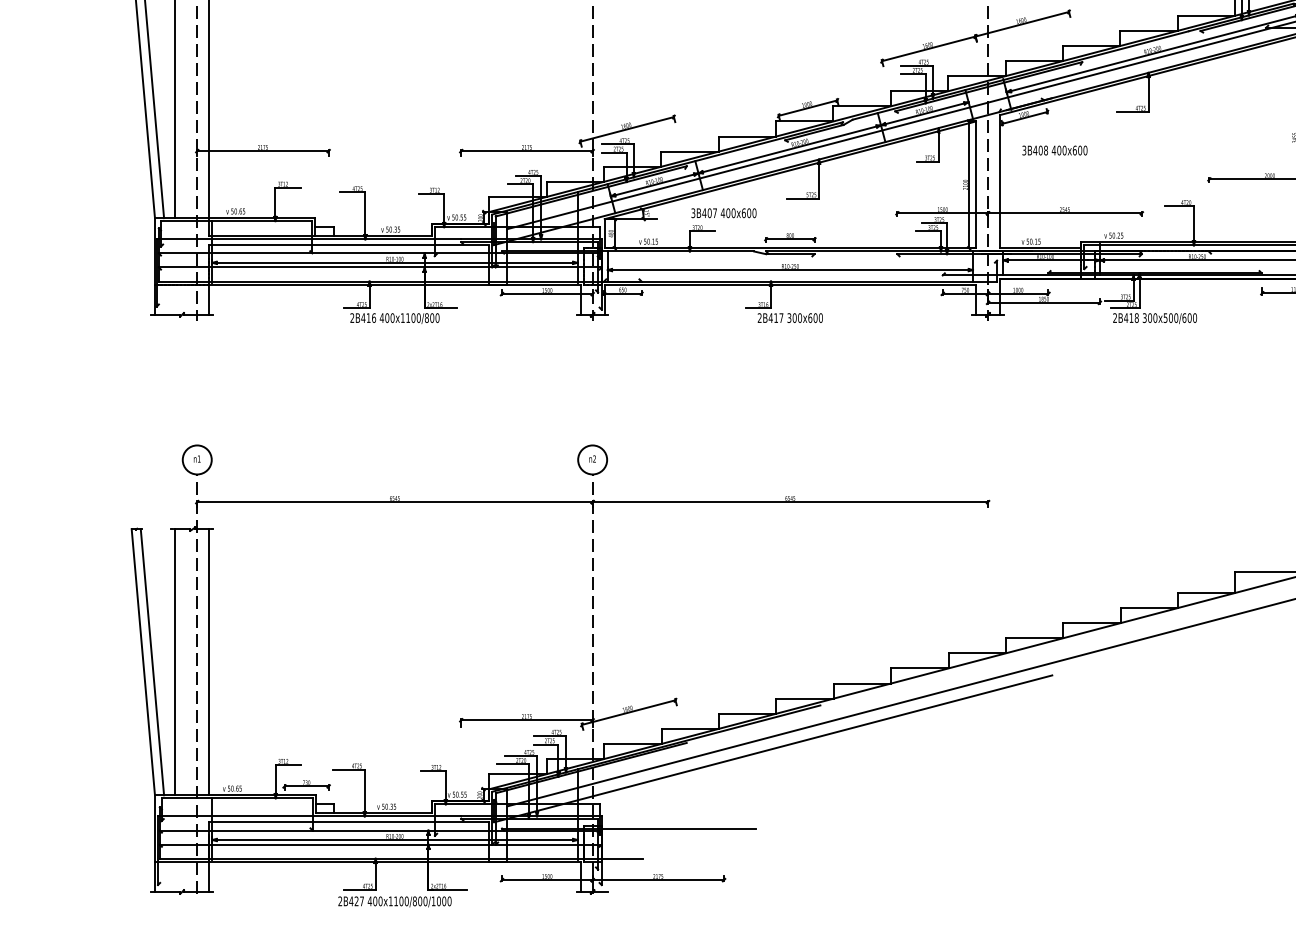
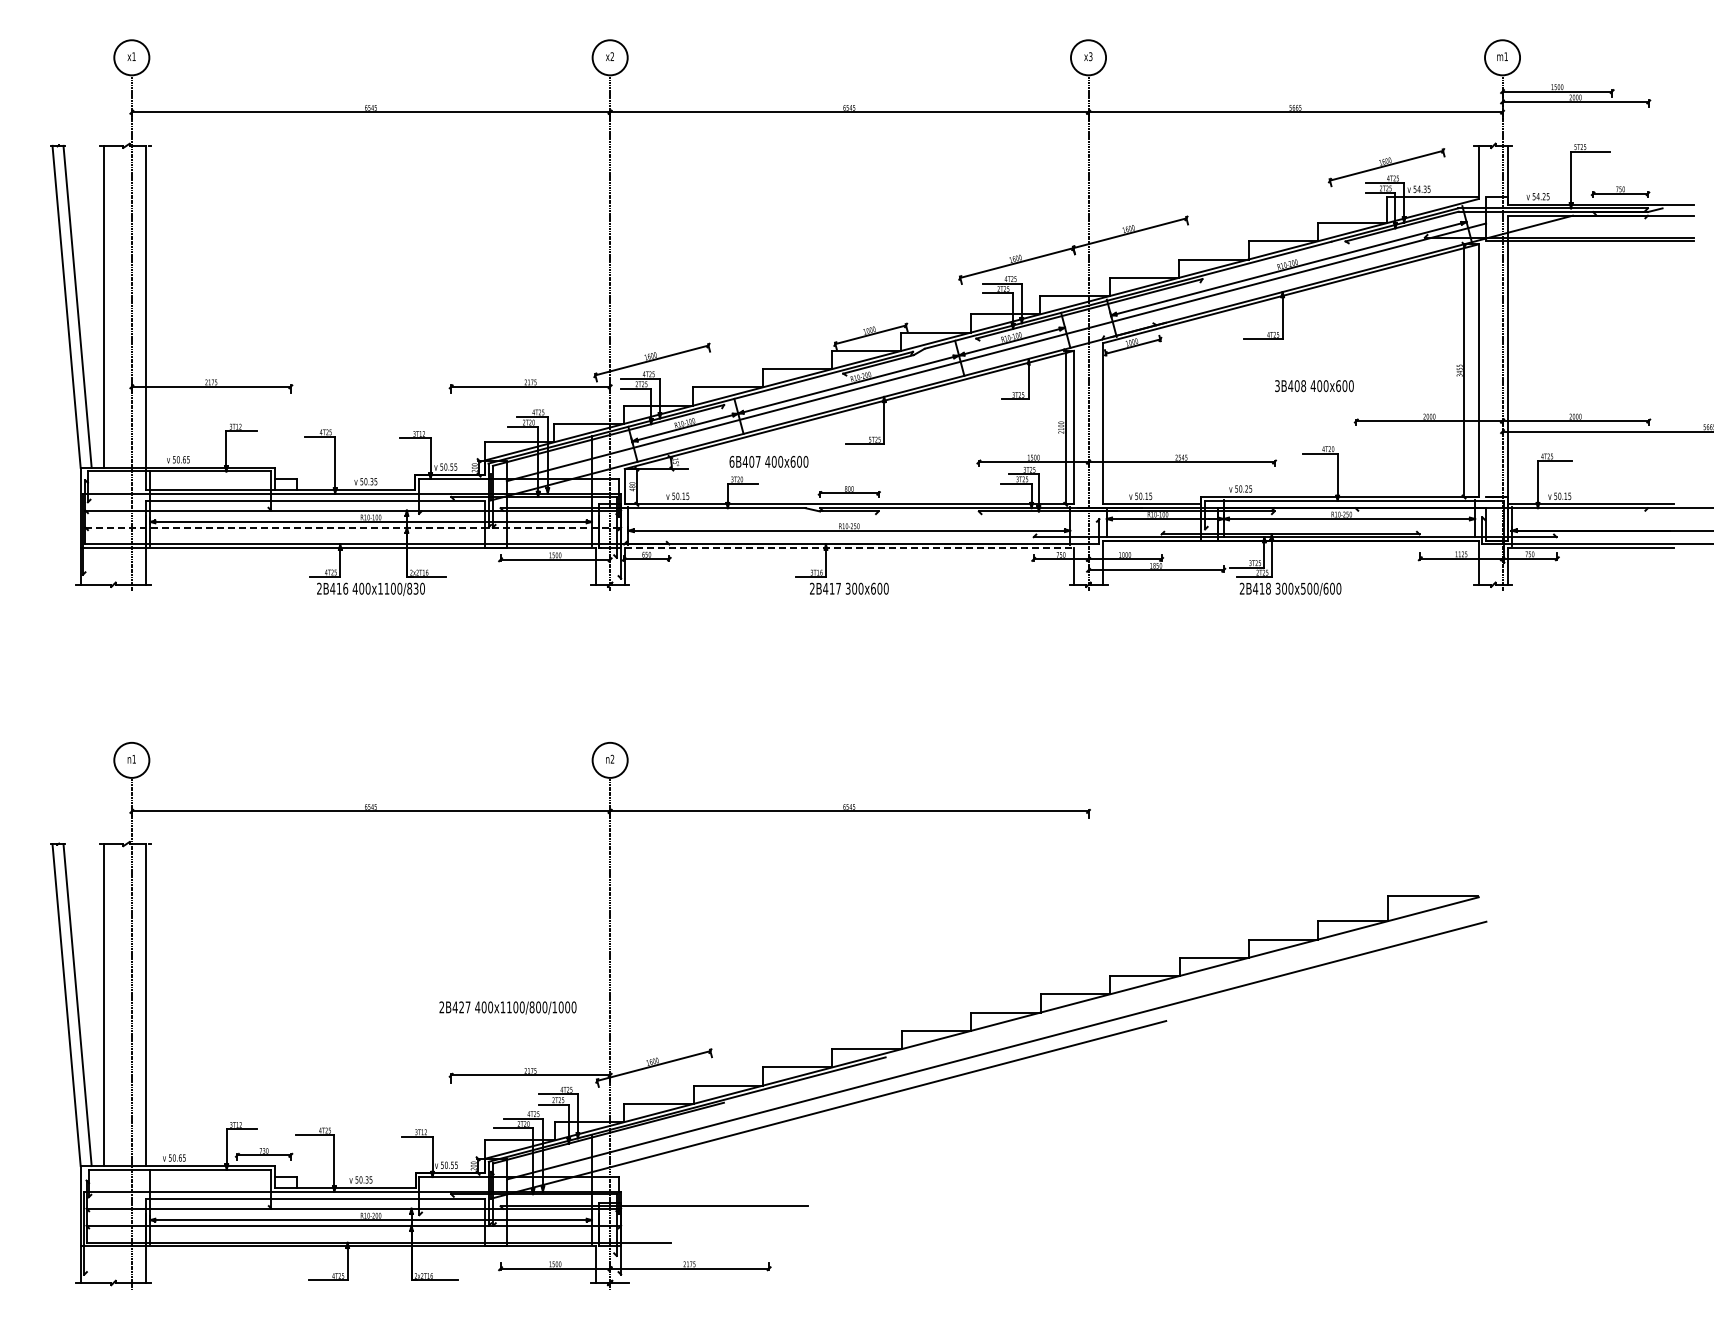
text: (1055, 150) -> (1314, 386), moved
text: (692, 212) -> (731, 461), 3B407 -> 6B407
line: (380, 267) -> (353, 527), solid -> dashed
line: (790, 284) -> (849, 548), solid -> dashed
text: (431, 317) -> (415, 588), 400x1100/800 -> 400x1100/830
text: (394, 901) -> (507, 1007), moved

